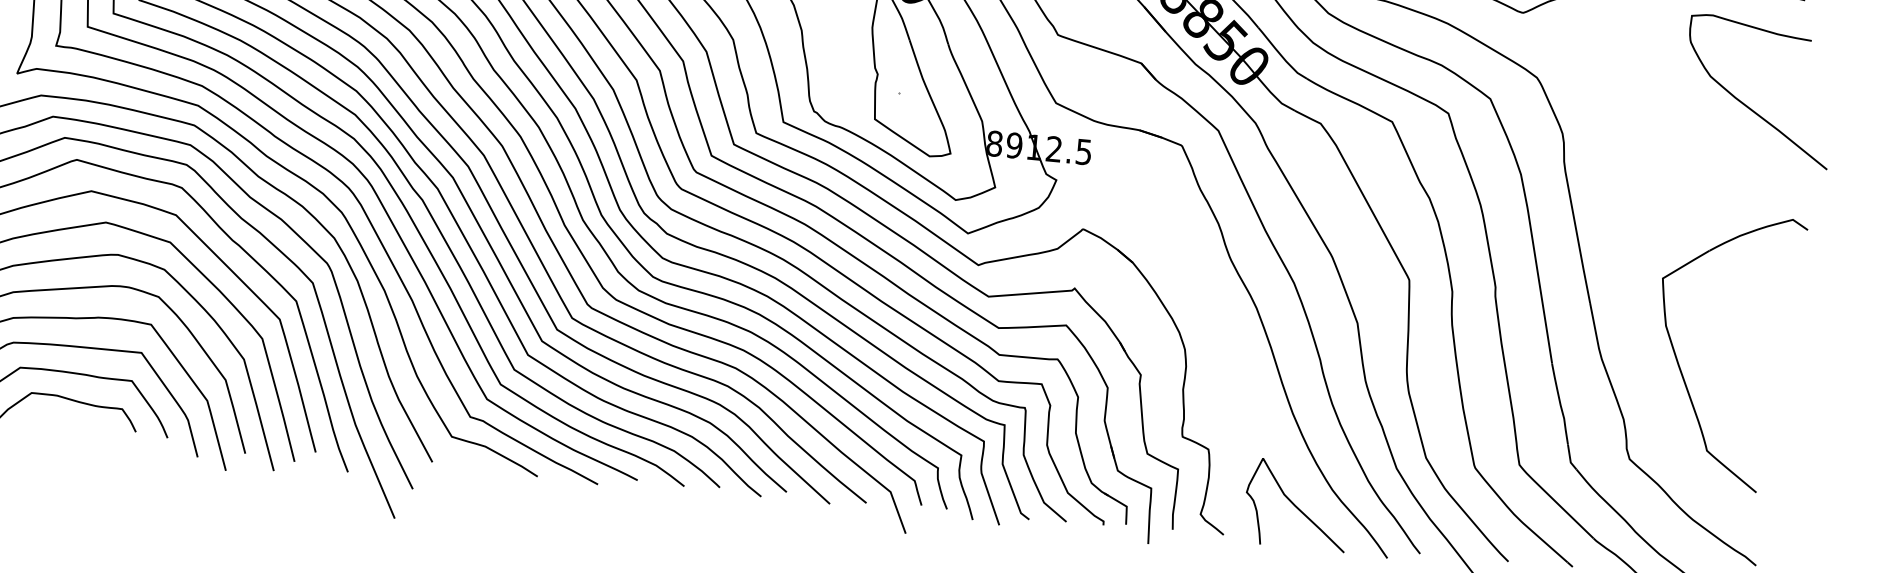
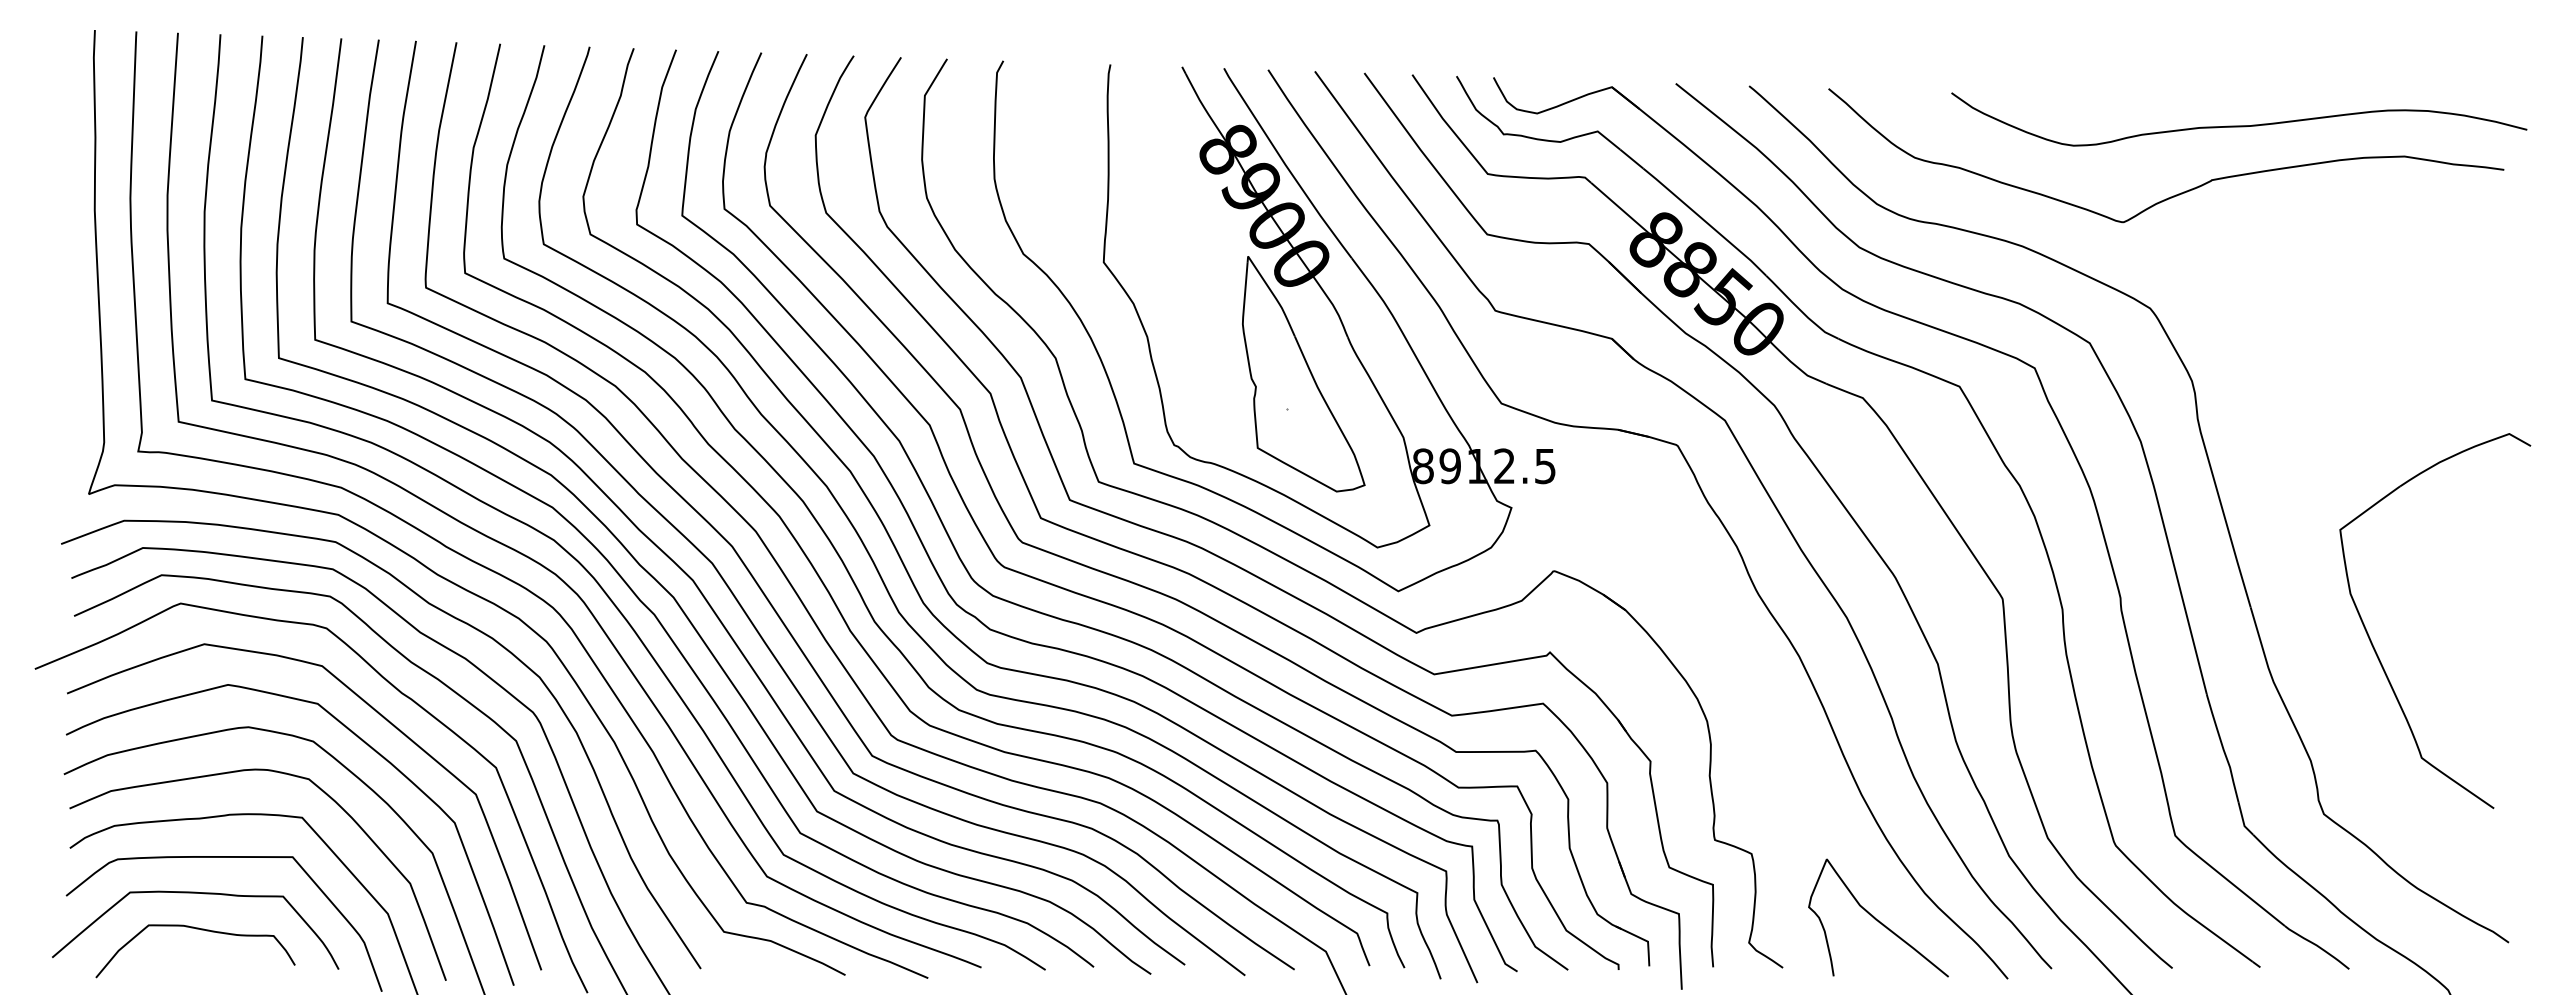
curve: (1746, 105) -> (2438, 319), removed
part: (1679, 366) -> (2374, 646), moved

